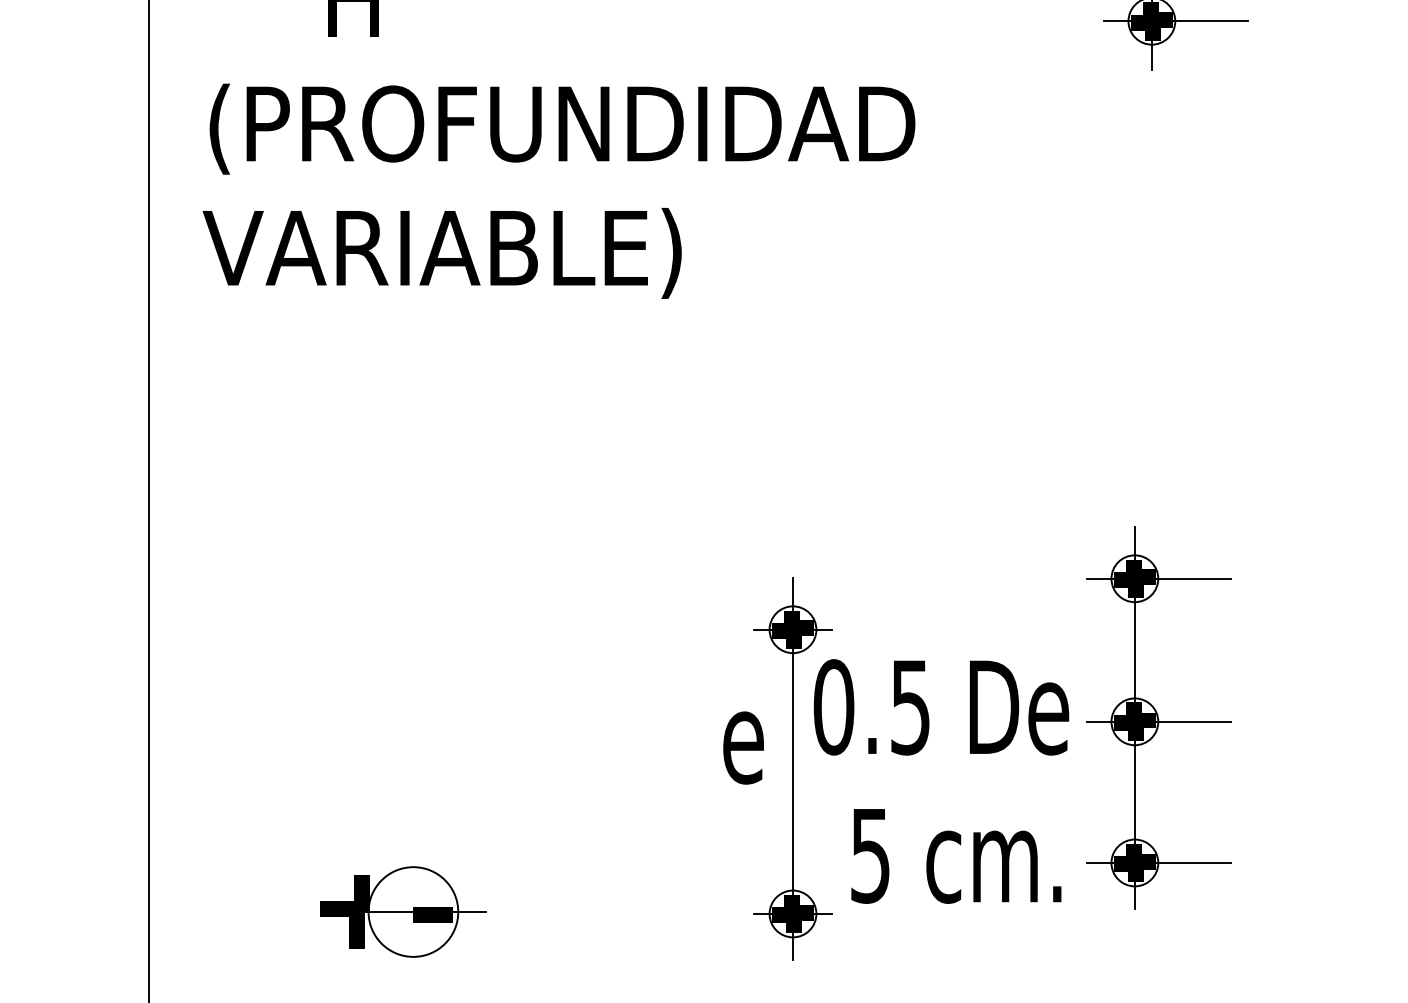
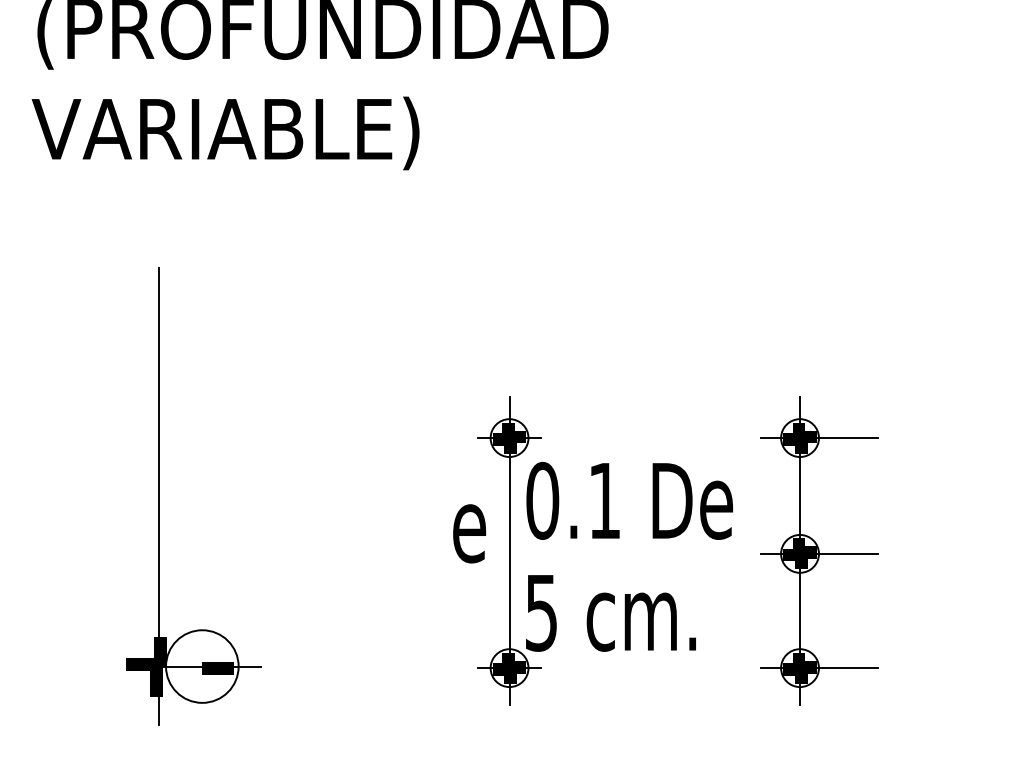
line: (359, 701) -> (158, 496), added
text: (910, 707) -> (604, 501), 0.5 -> 0.1
part: (1158, 717) -> (819, 550), moved
text: (956, 856) -> (611, 613), moved

